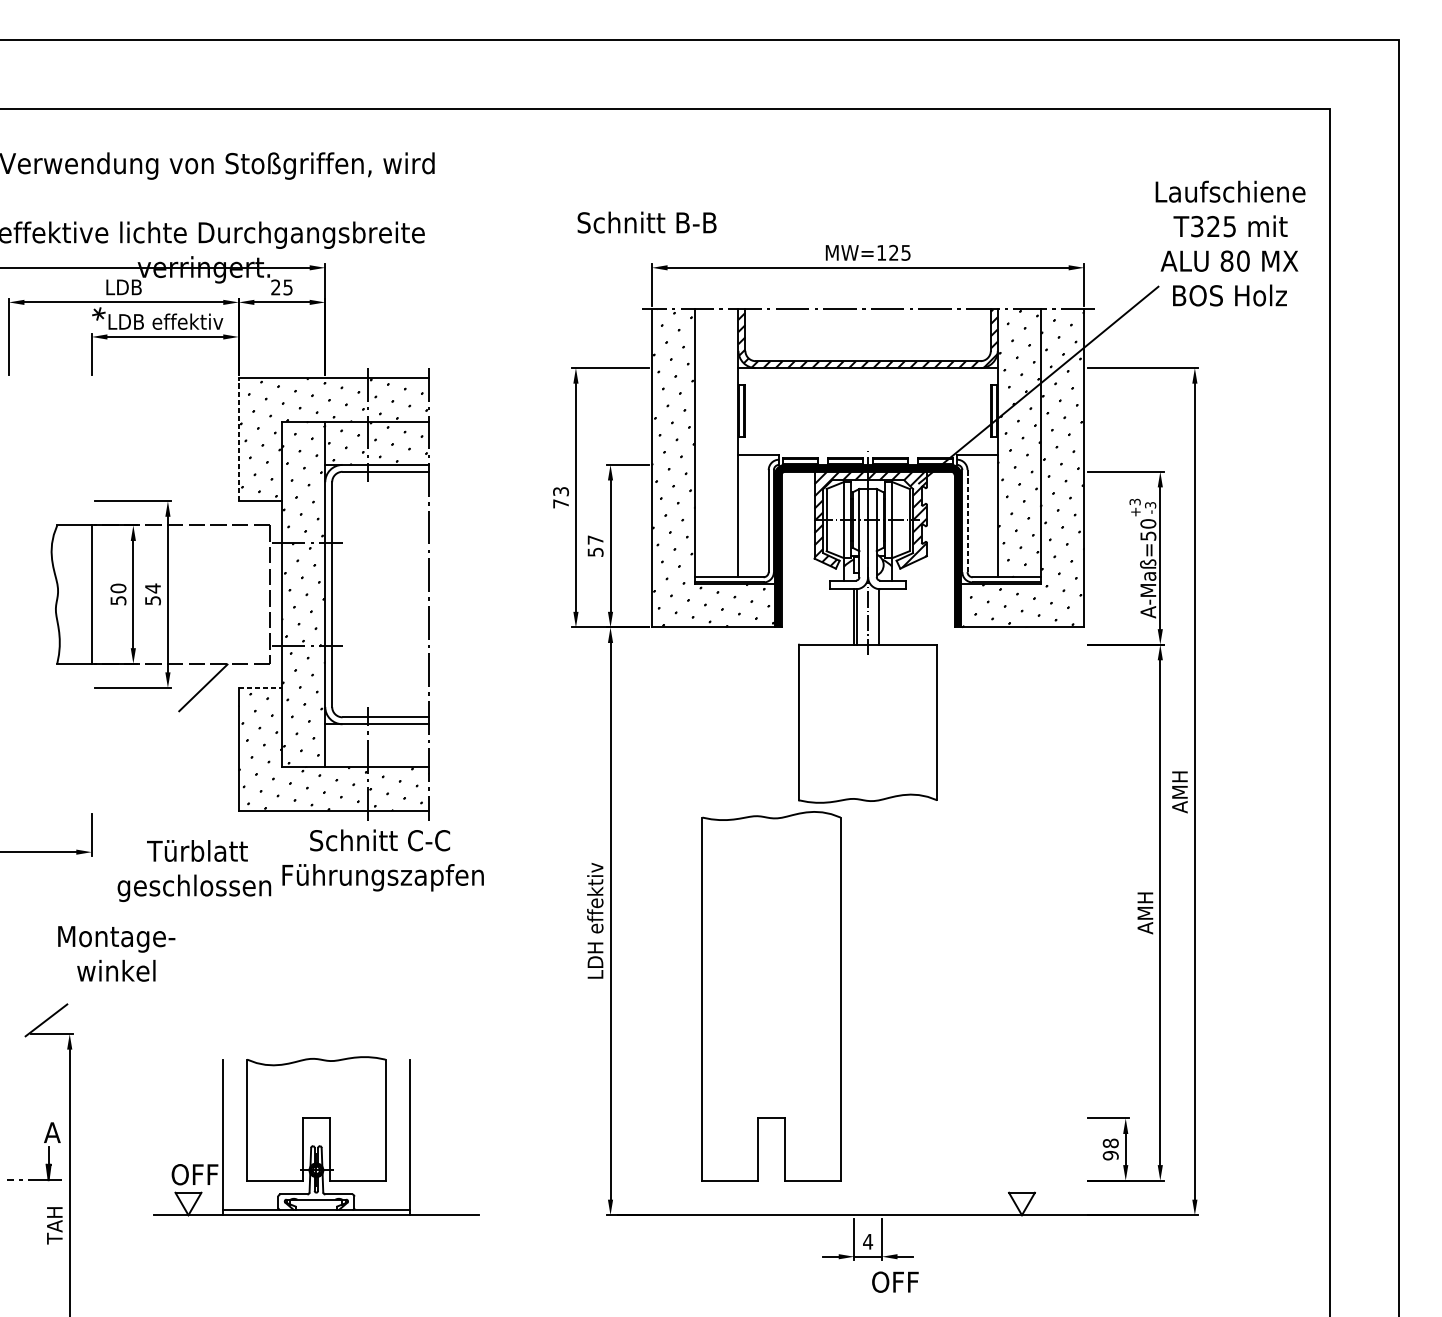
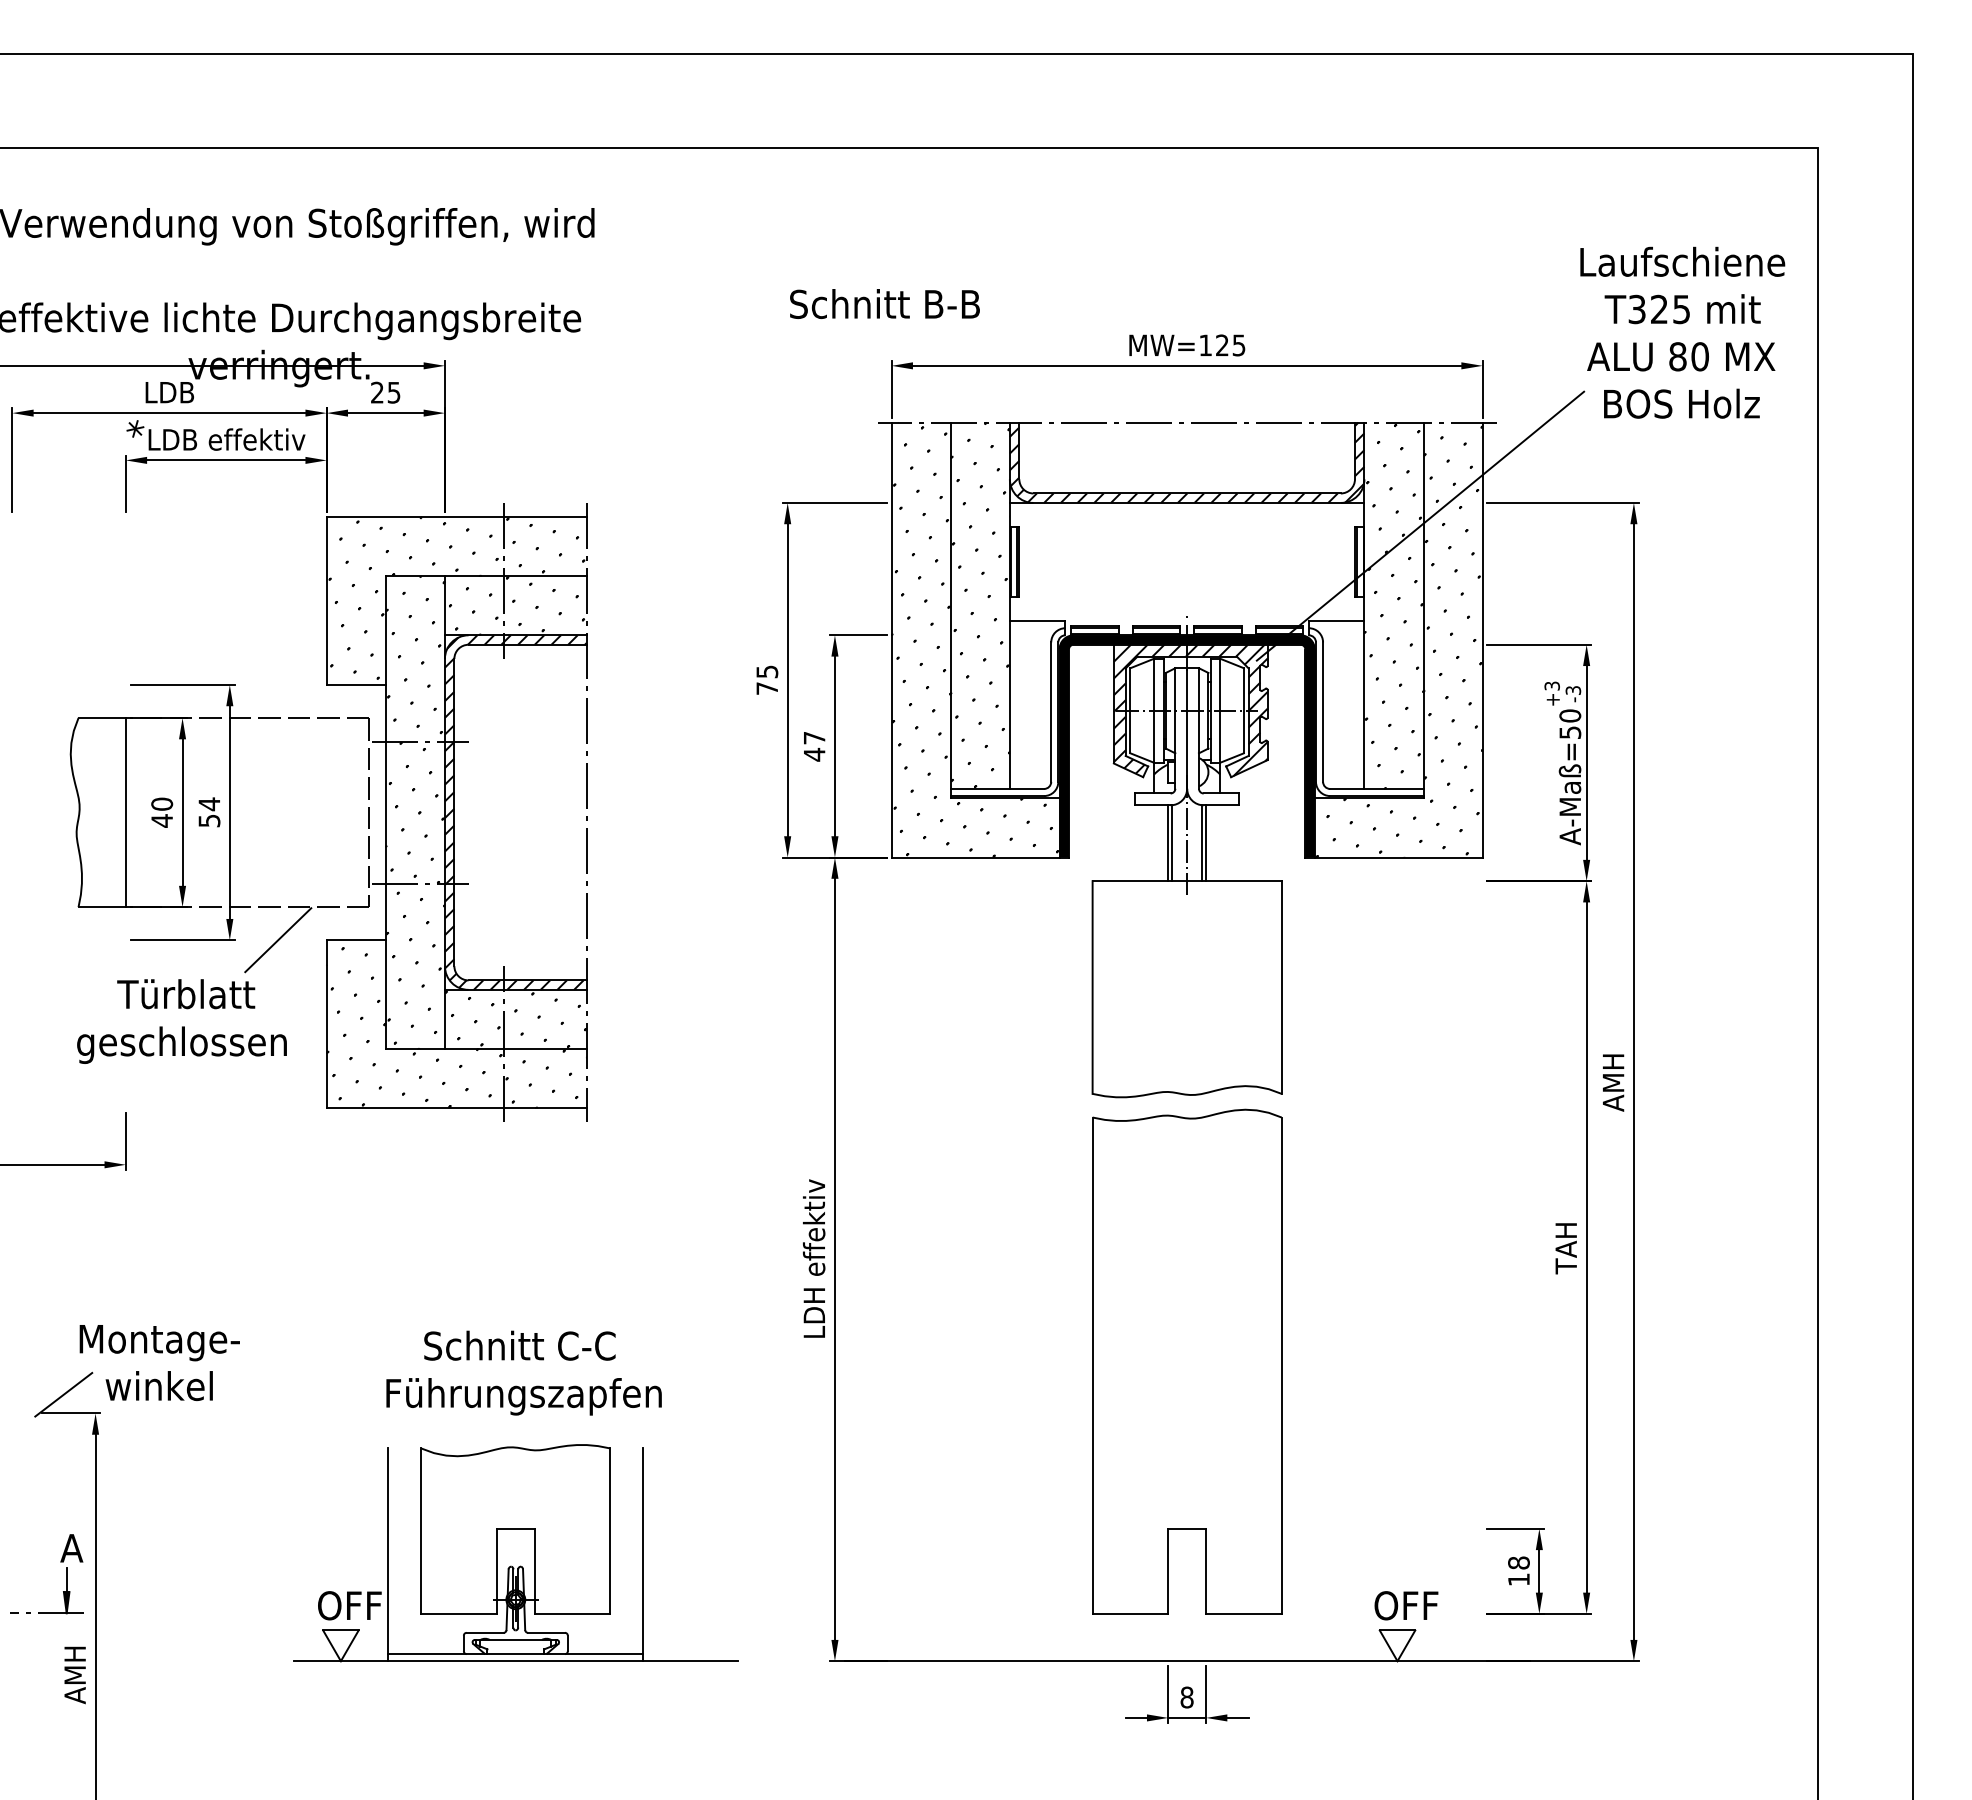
line: (238, 440) -> (326, 601), dashed -> solid
hatch: (716, 442) -> (979, 604), added
text: (560, 491) -> (766, 671), 73 -> 75
line: (967, 521) -> (1323, 712), dashed -> solid
text: (595, 552) -> (814, 754), 57 -> 47
hatch: (376, 594) -> (515, 812), added
text: (118, 600) -> (162, 820), 50 -> 40
line: (882, 617) -> (1206, 843), added
line: (260, 688) -> (356, 940), dashed -> solid
hatch: (376, 745) -> (515, 1018), added
text: (382, 860) -> (523, 1372), moved
text: (194, 870) -> (181, 1021), moved
text: (1144, 913) -> (1565, 1248), AMH -> TAH
text: (116, 953) -> (159, 1362), moved
part: (771, 996) -> (1187, 1361), moved
part: (316, 1136) -> (515, 1553), moved
text: (1110, 1155) -> (1518, 1579), 98 -> 18
text: (54, 1225) -> (74, 1675), TAH -> AMH
text: (867, 1241) -> (1186, 1697), 4 -> 8
text: (895, 1282) -> (1406, 1605), moved

